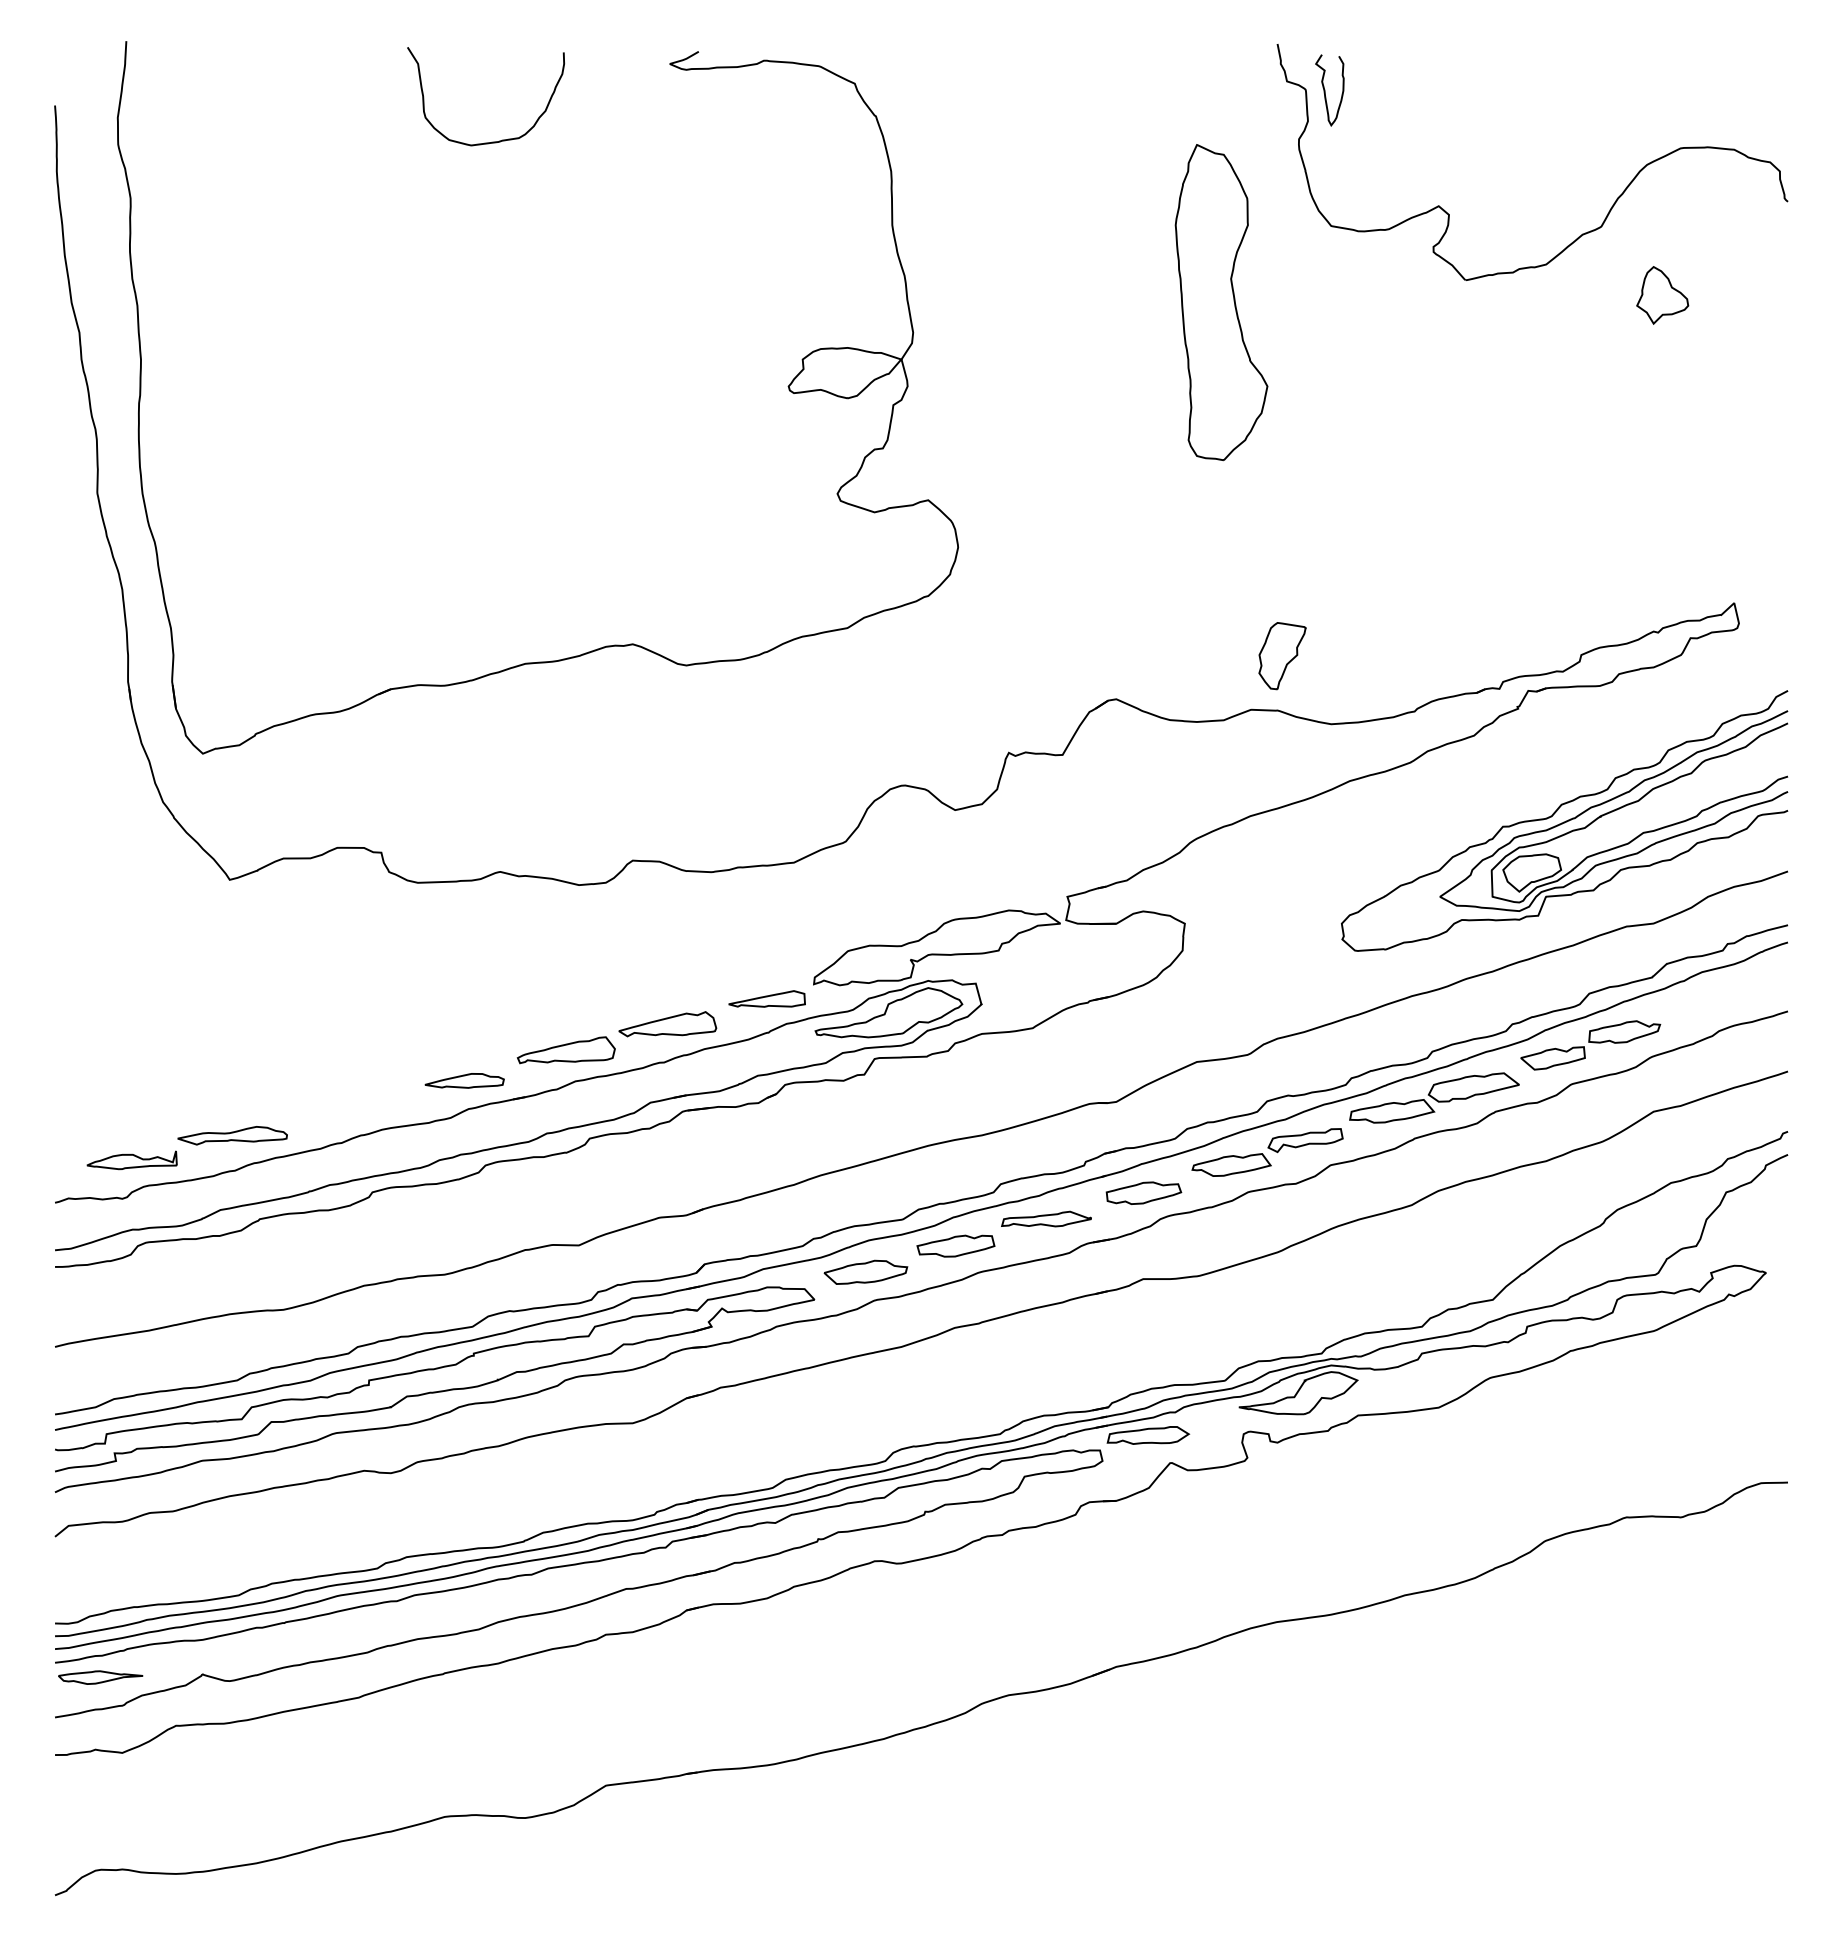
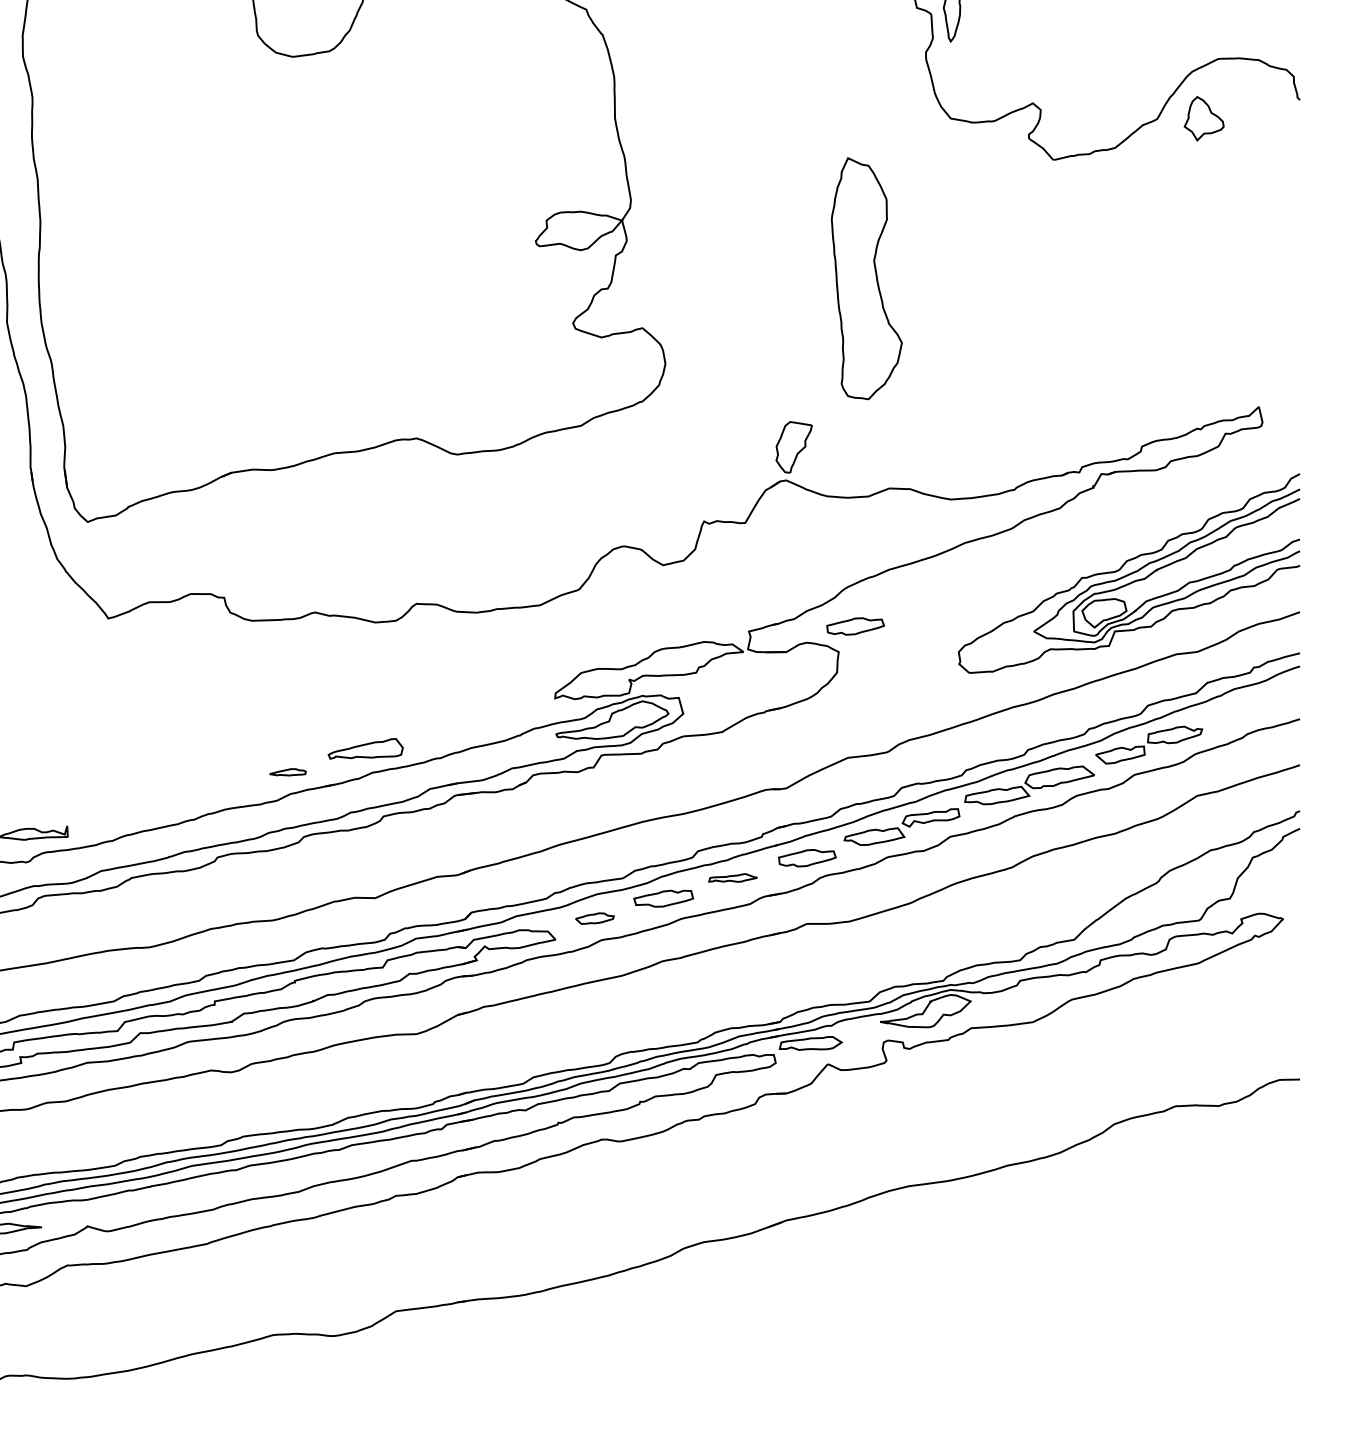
part: (1662, 295) -> (1204, 118), moved
part: (1221, 302) -> (866, 278), moved
part: (1282, 656) -> (794, 447), moved
part: (1206, 889) -> (855, 625), added
part: (766, 998) -> (518, 709), removed
part: (667, 1024) -> (443, 729), removed
part: (464, 1080) -> (287, 771), size x0.6
part: (232, 1135) -> (110, 814), removed
part: (1046, 1218) -> (732, 877), size x0.7
part: (865, 1271) -> (594, 918), size x0.6

